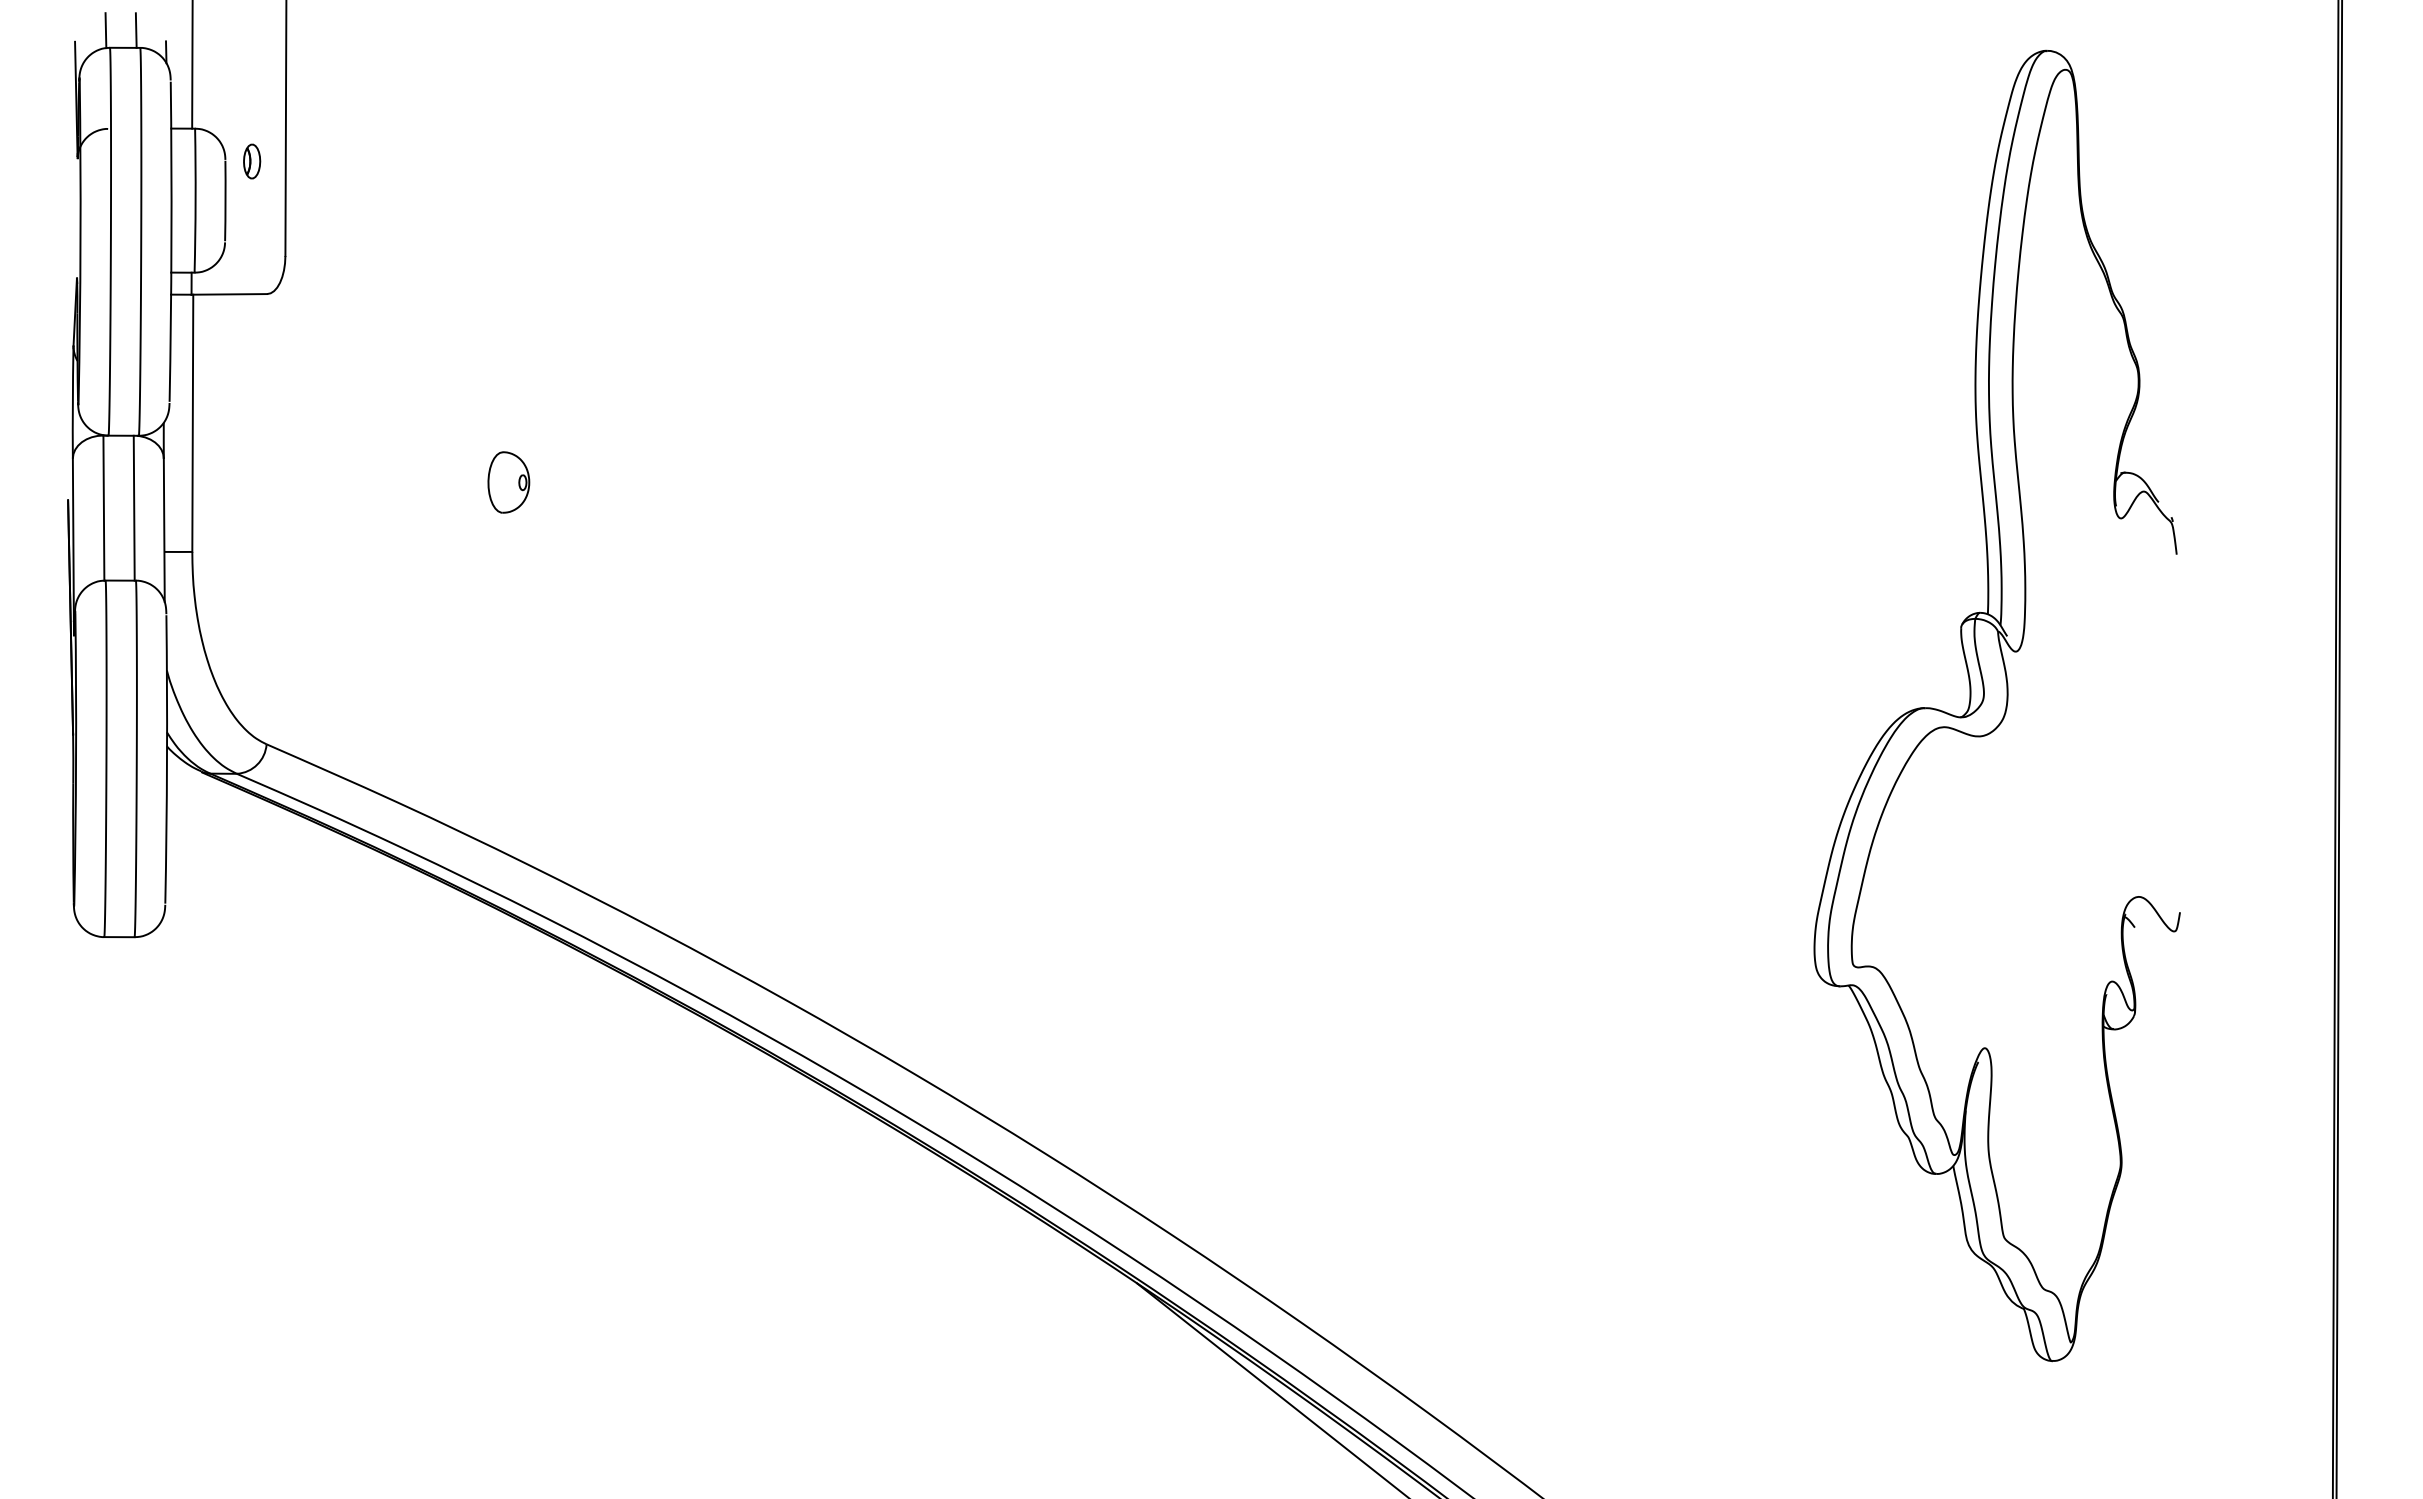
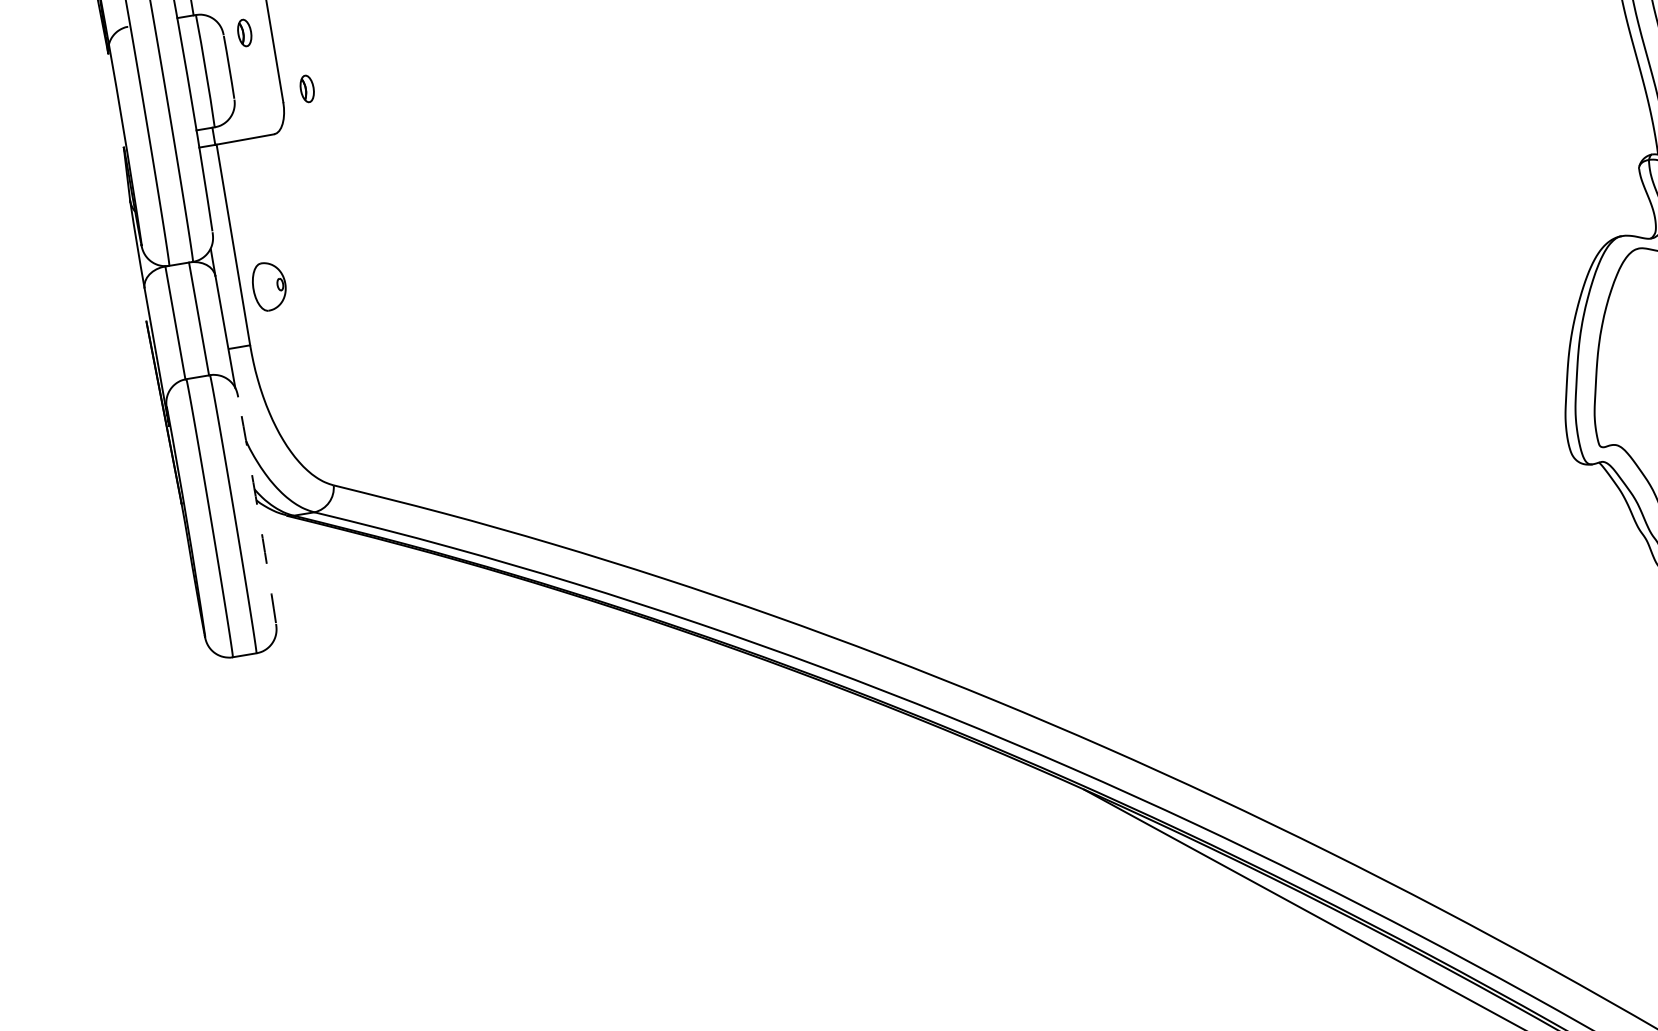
part: (318, 244) -> (307, 88), added
part: (508, 482) -> (269, 286), moved
arc: (167, 759) -> (258, 510), solid -> dashed

